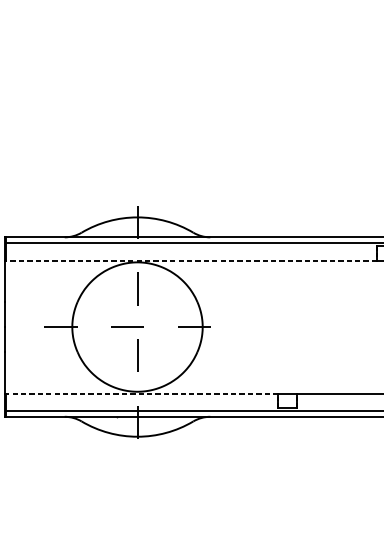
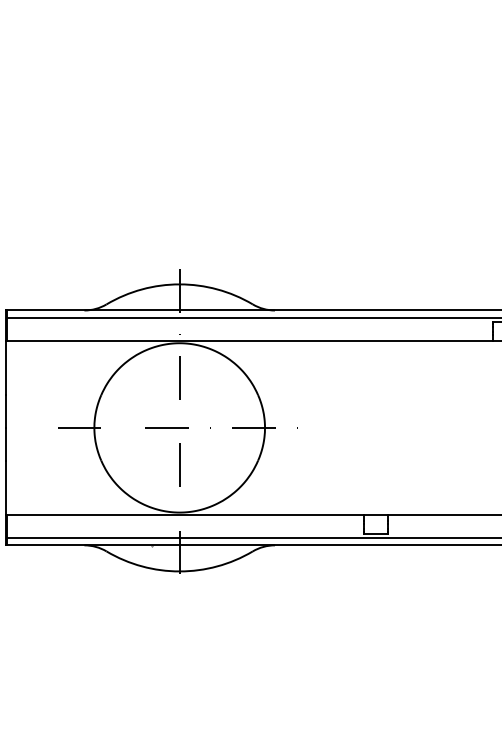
line: (191, 260) -> (250, 340), dashed -> solid
line: (141, 393) -> (185, 514), dashed -> solid

